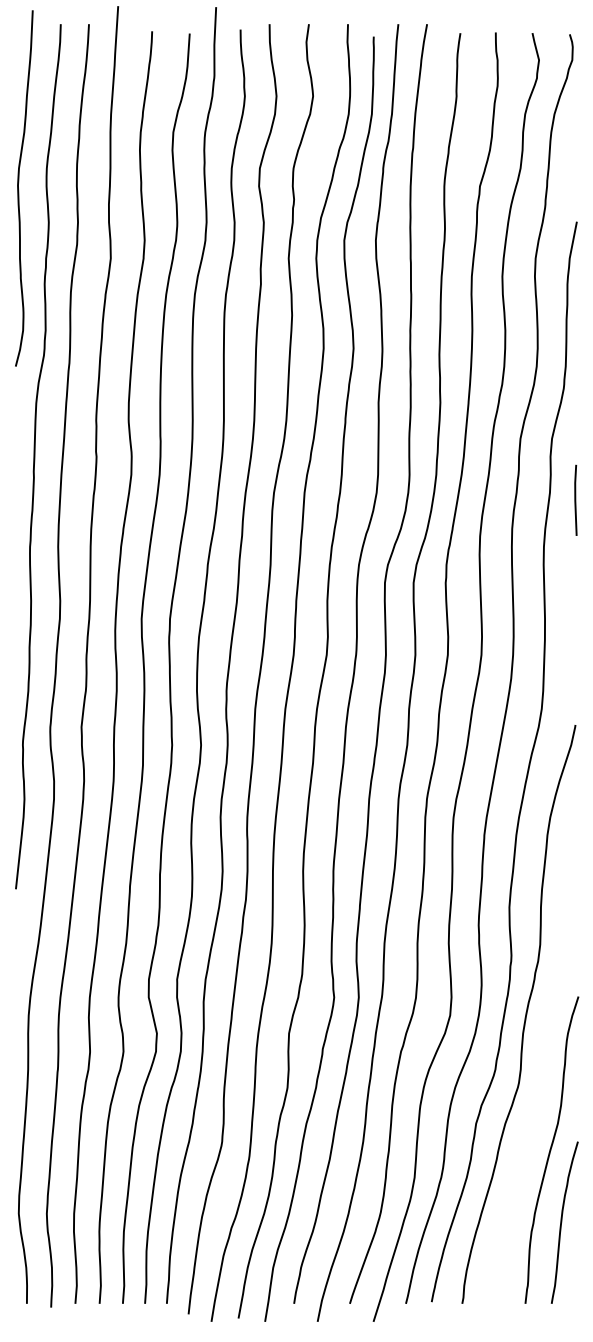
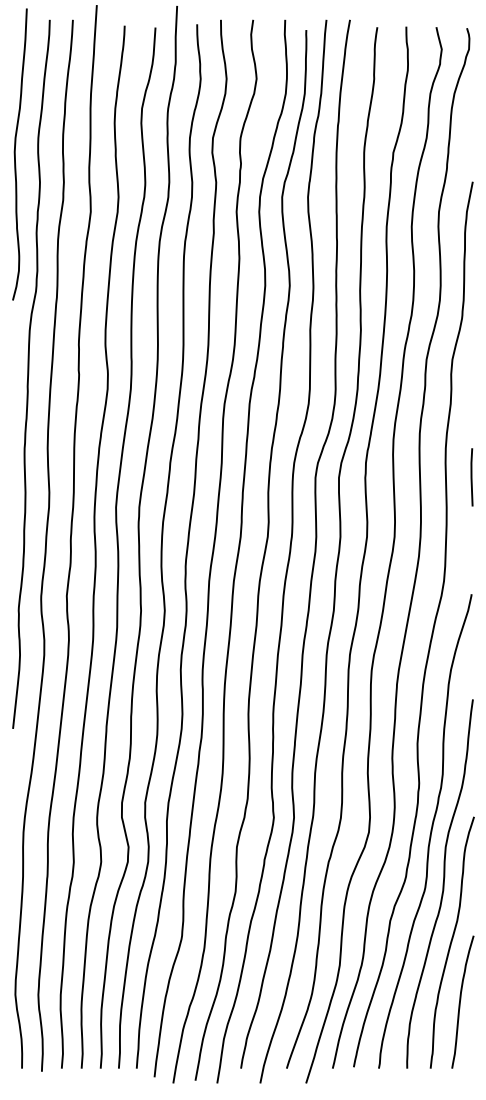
line: (575, 499) -> (471, 476), moved
curve: (540, 1078) -> (442, 883), added

